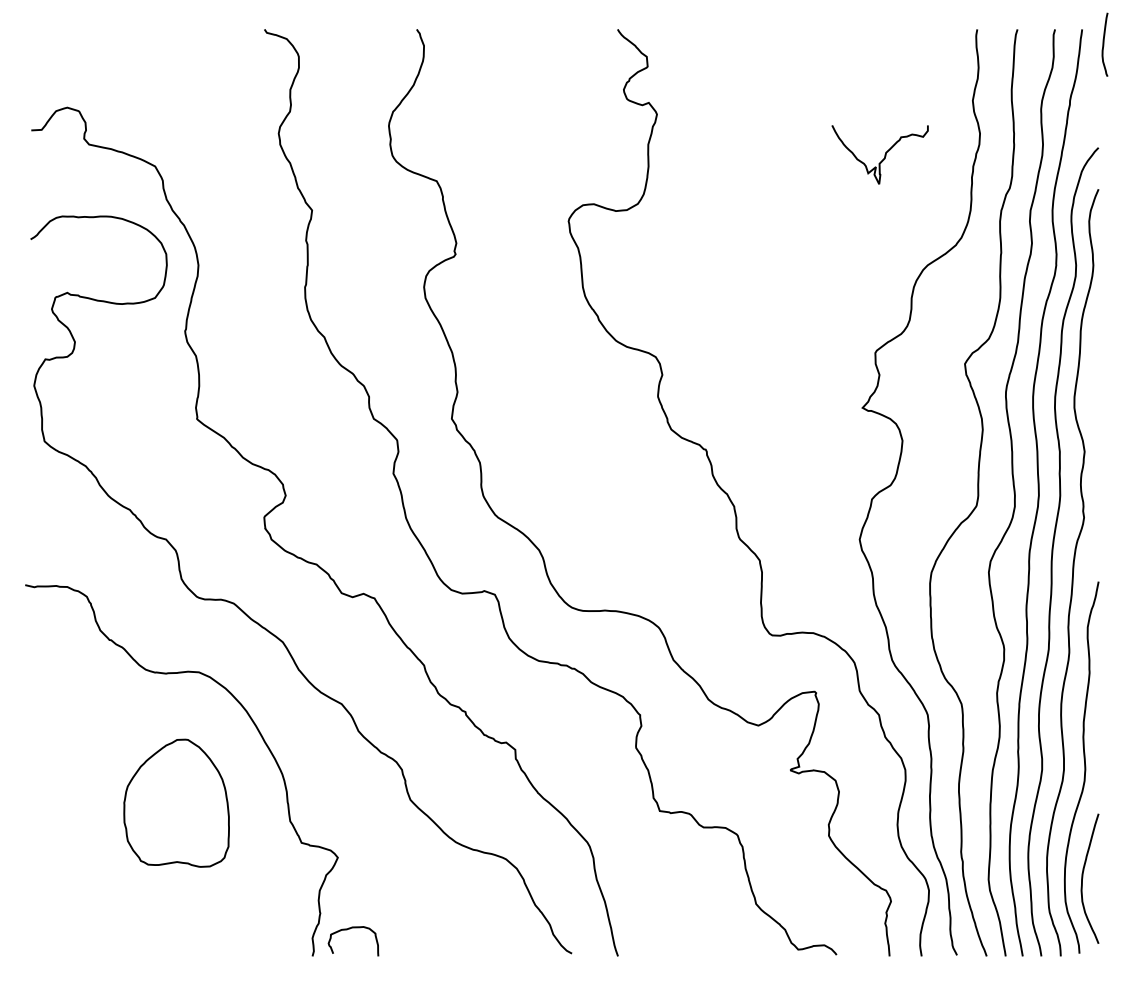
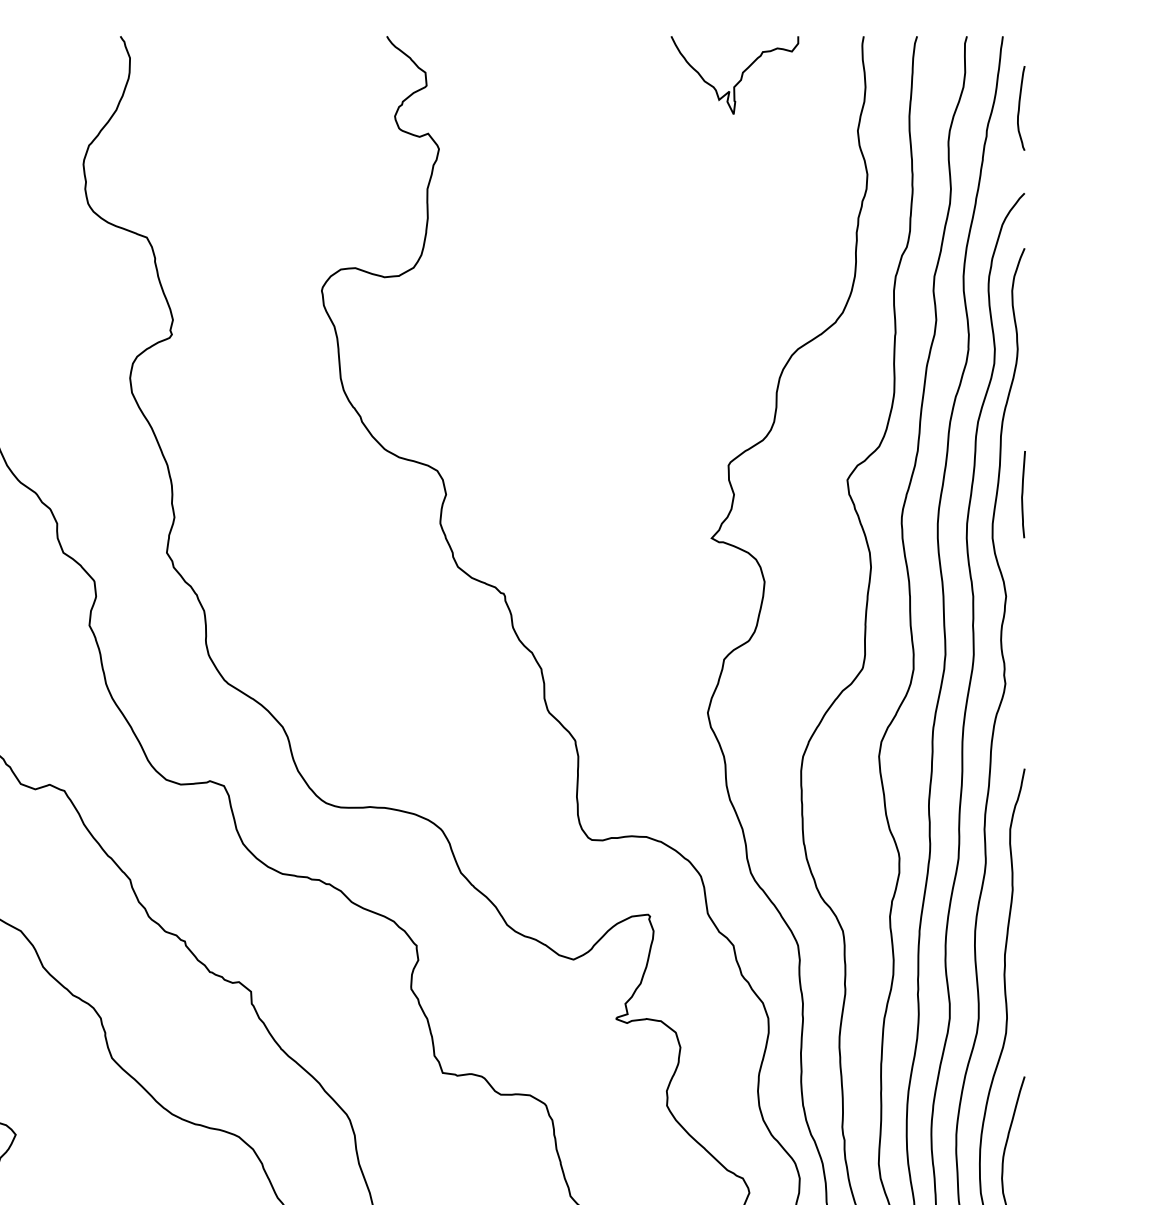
curve: (1104, 44) -> (1020, 108), moved
curve: (884, 154) -> (740, 74), moved
curve: (1097, 374) -> (1023, 493), added

